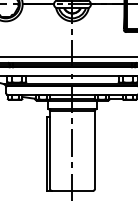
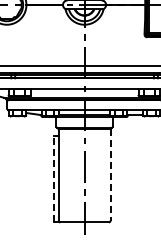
line: (94, 149) -> (110, 174), solid -> dashed
line: (46, 153) -> (54, 178), solid -> dashed

